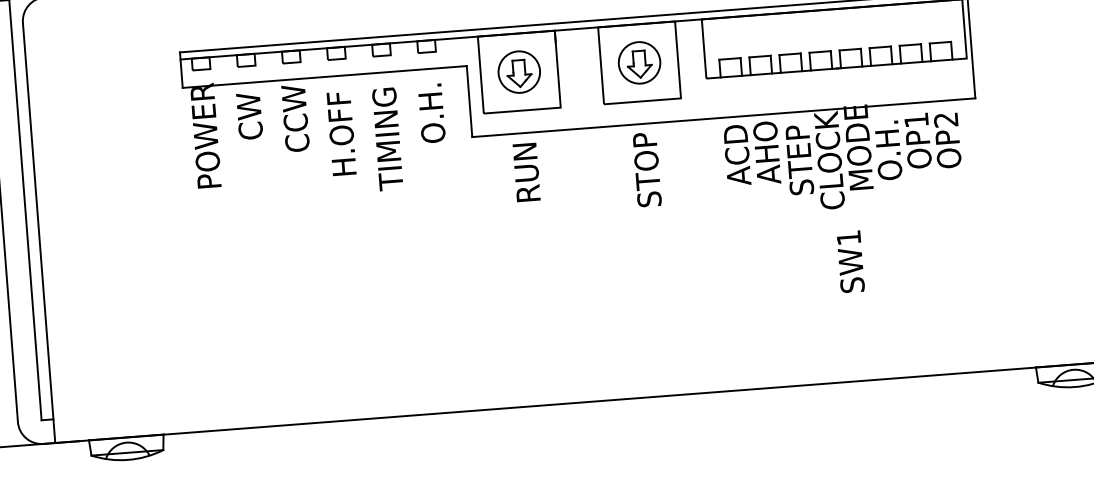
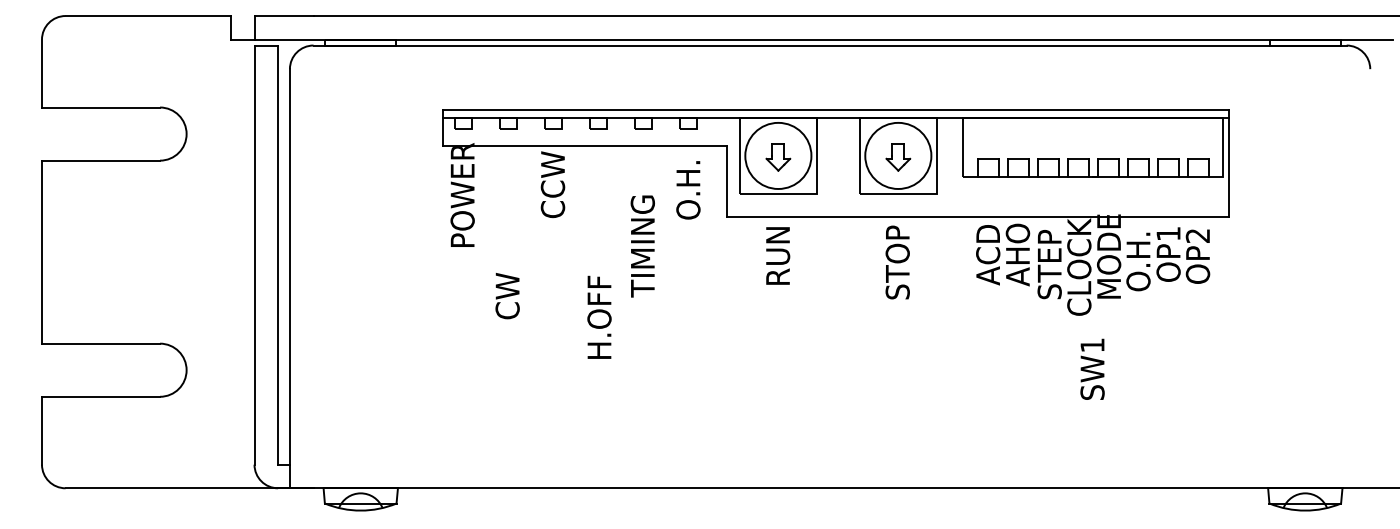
circle: (639, 62) -> (898, 155), size x1.6
circle: (519, 71) -> (778, 155), size x1.6
text: (249, 116) -> (507, 296), moved
text: (341, 132) -> (599, 316), moved
text: (387, 139) -> (642, 246), moved

